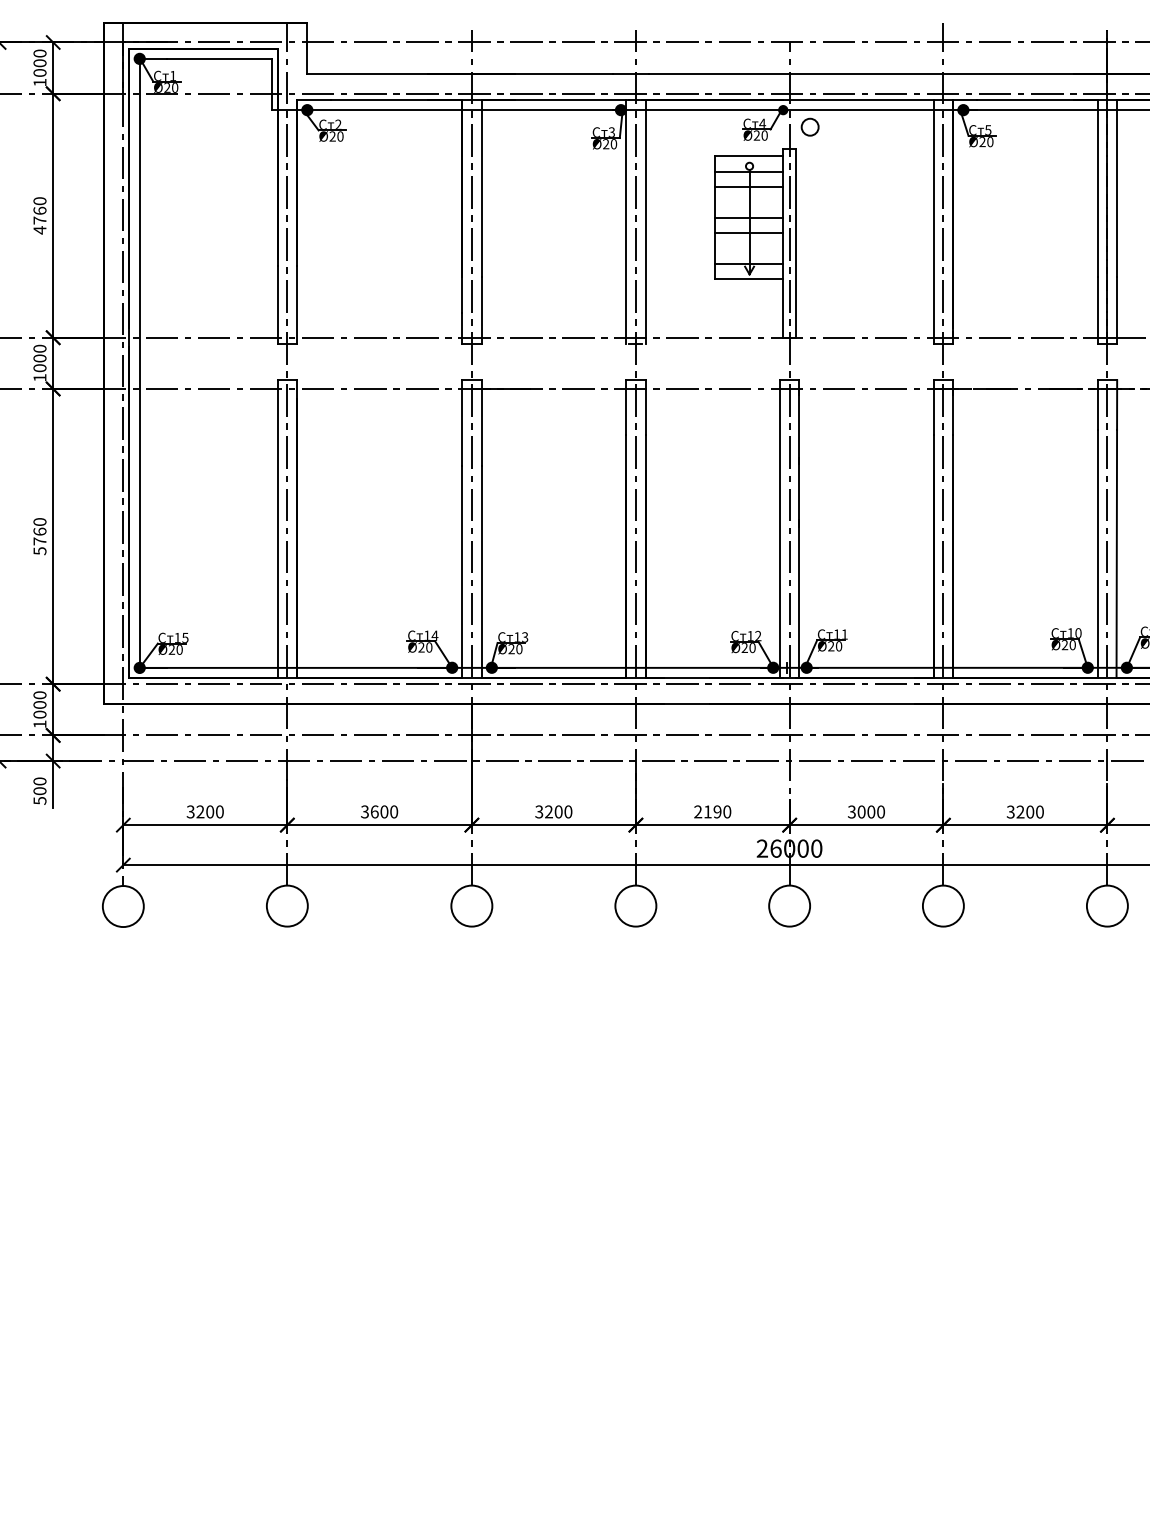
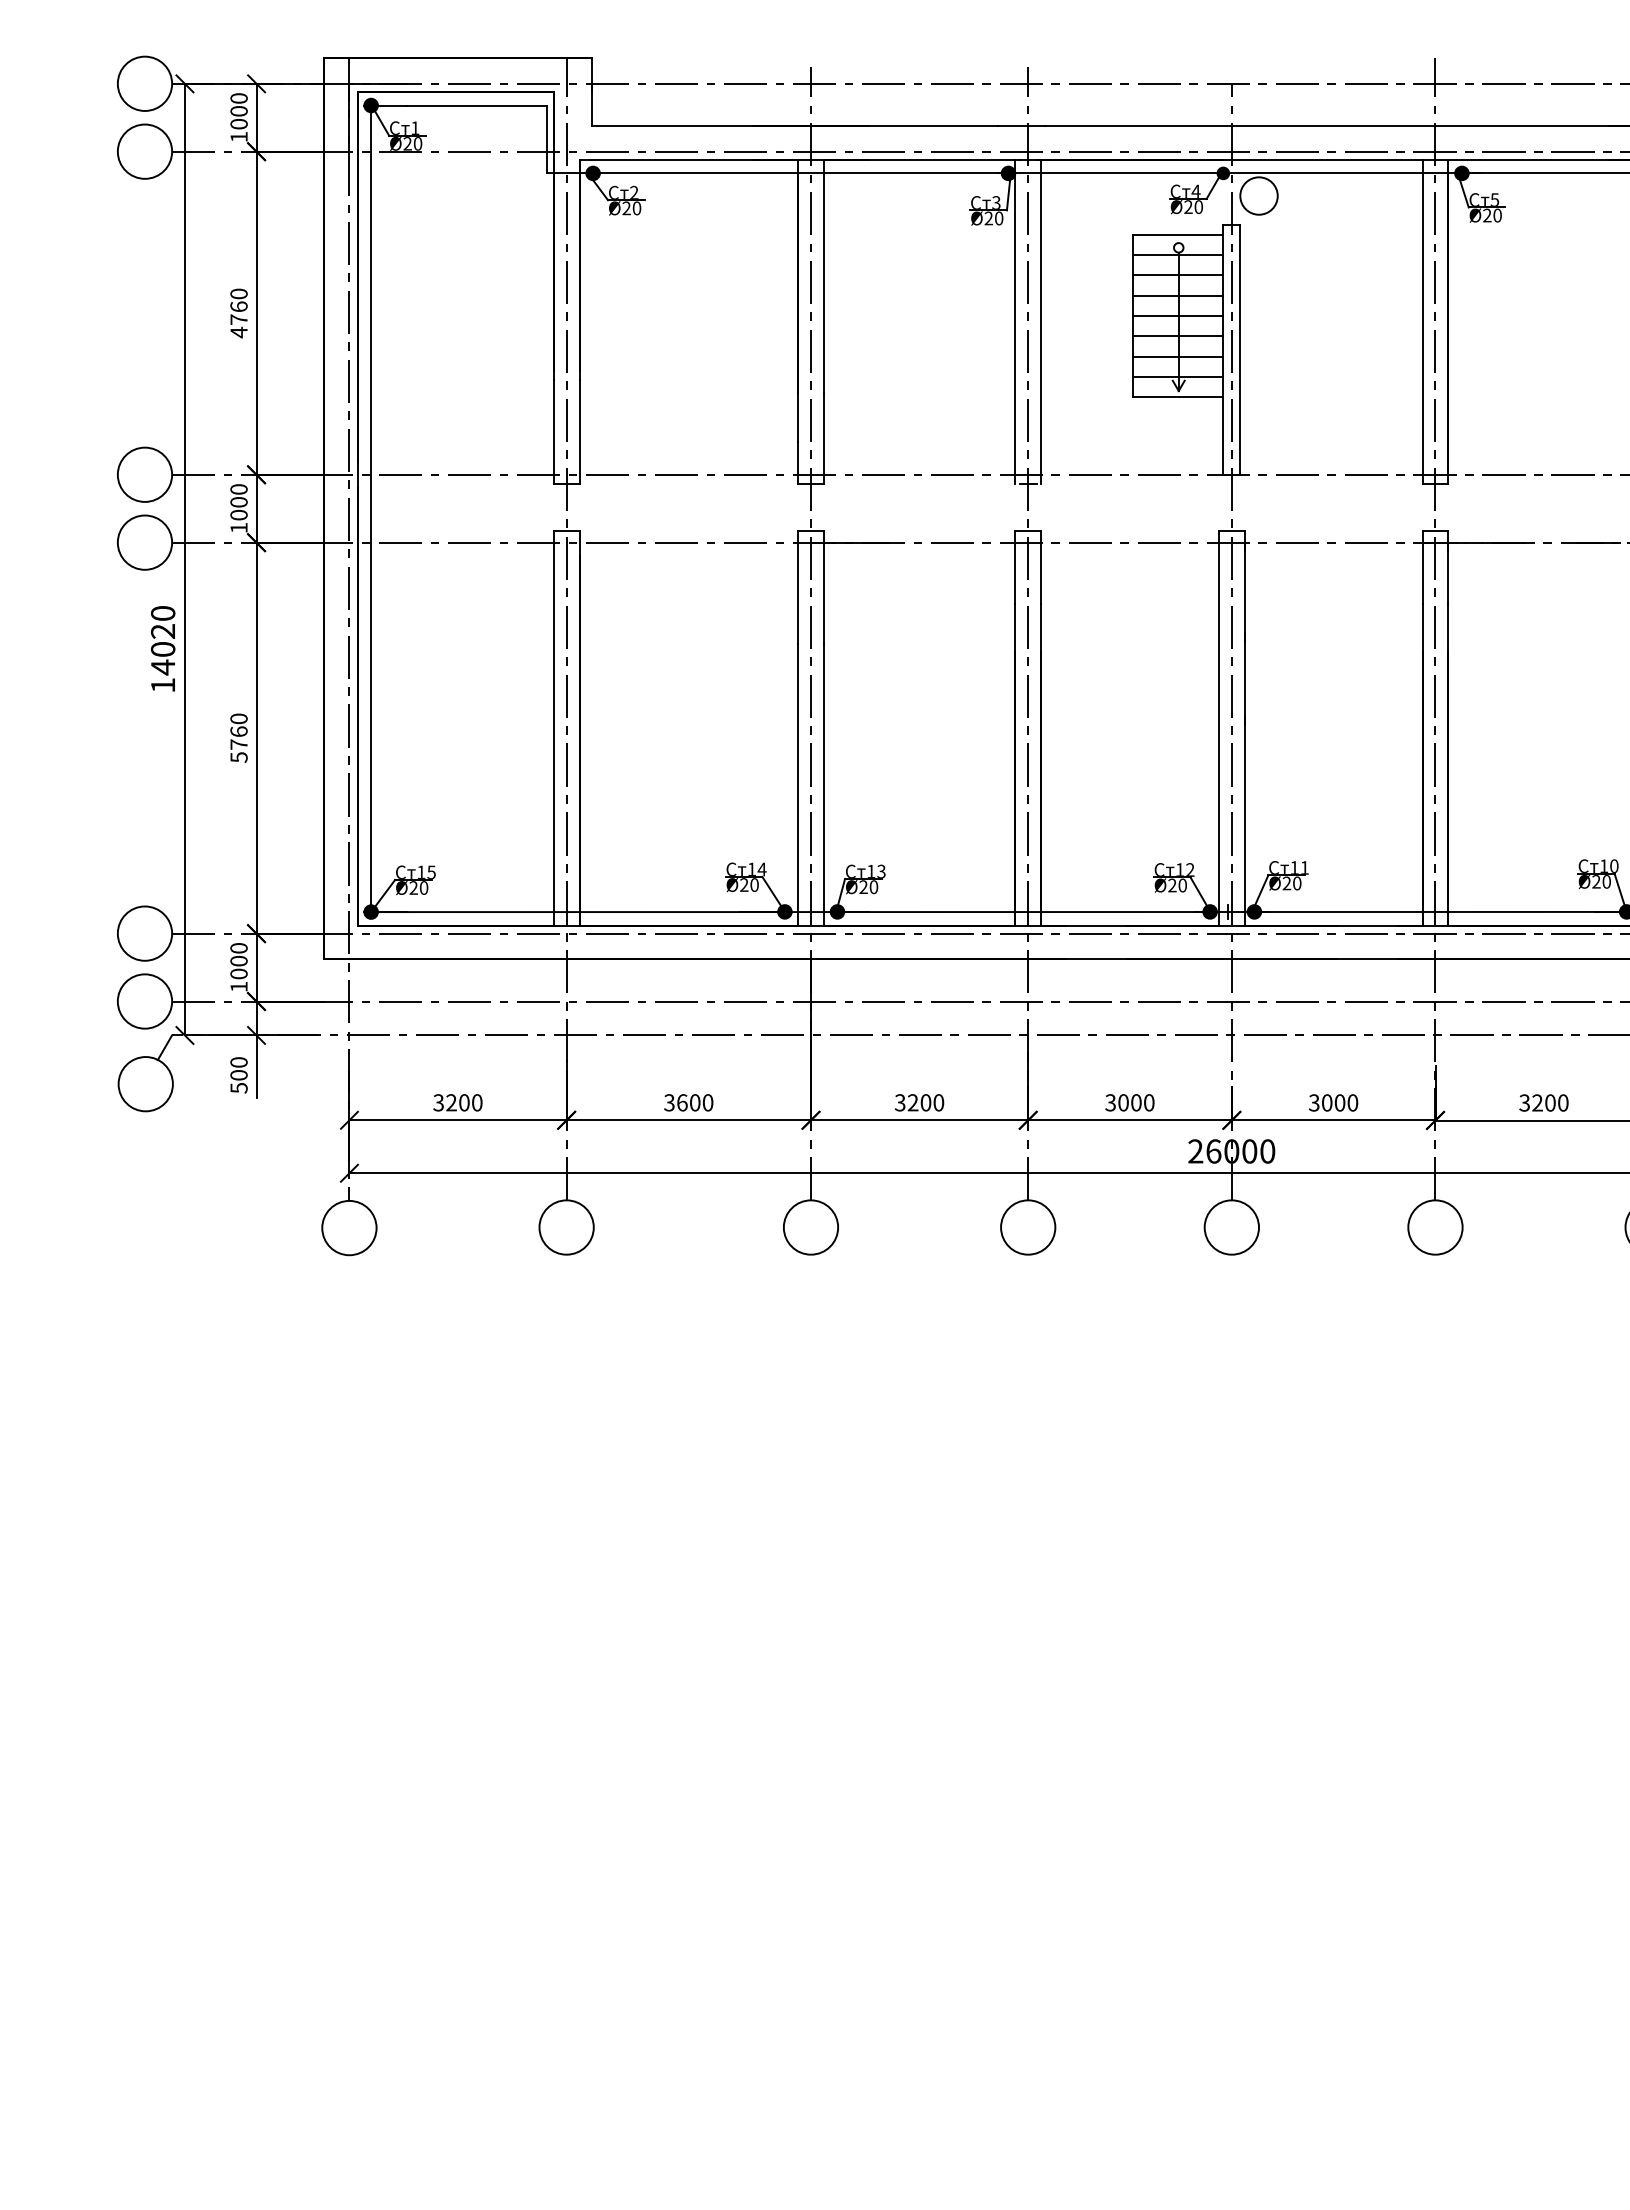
circle: (809, 126) -> (1258, 195), size x1.67
line: (749, 202) -> (1178, 295), added
line: (749, 248) -> (1178, 356), added
text: (707, 811) -> (1123, 1102), 2190 -> 3000

